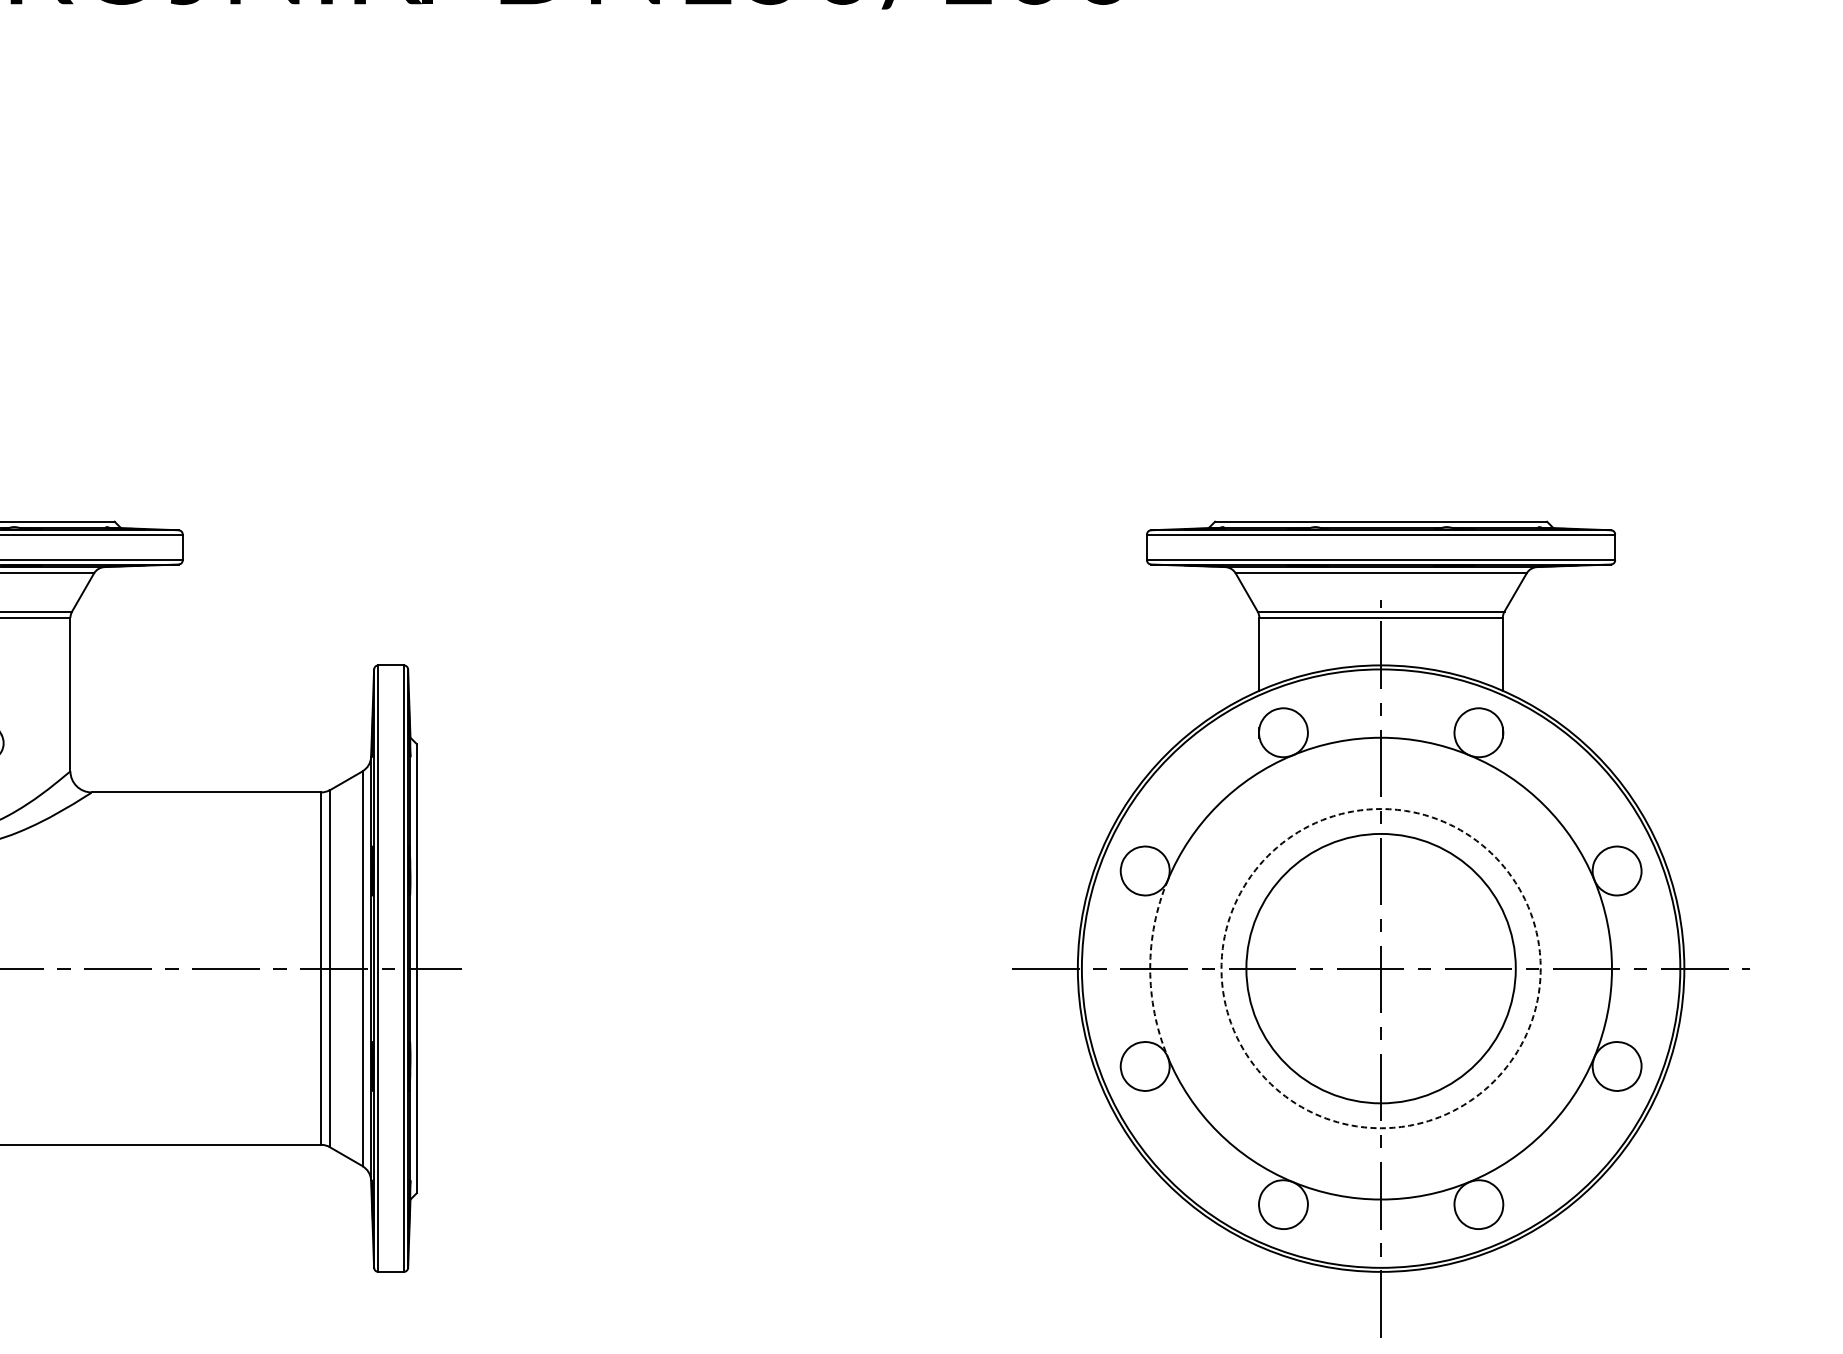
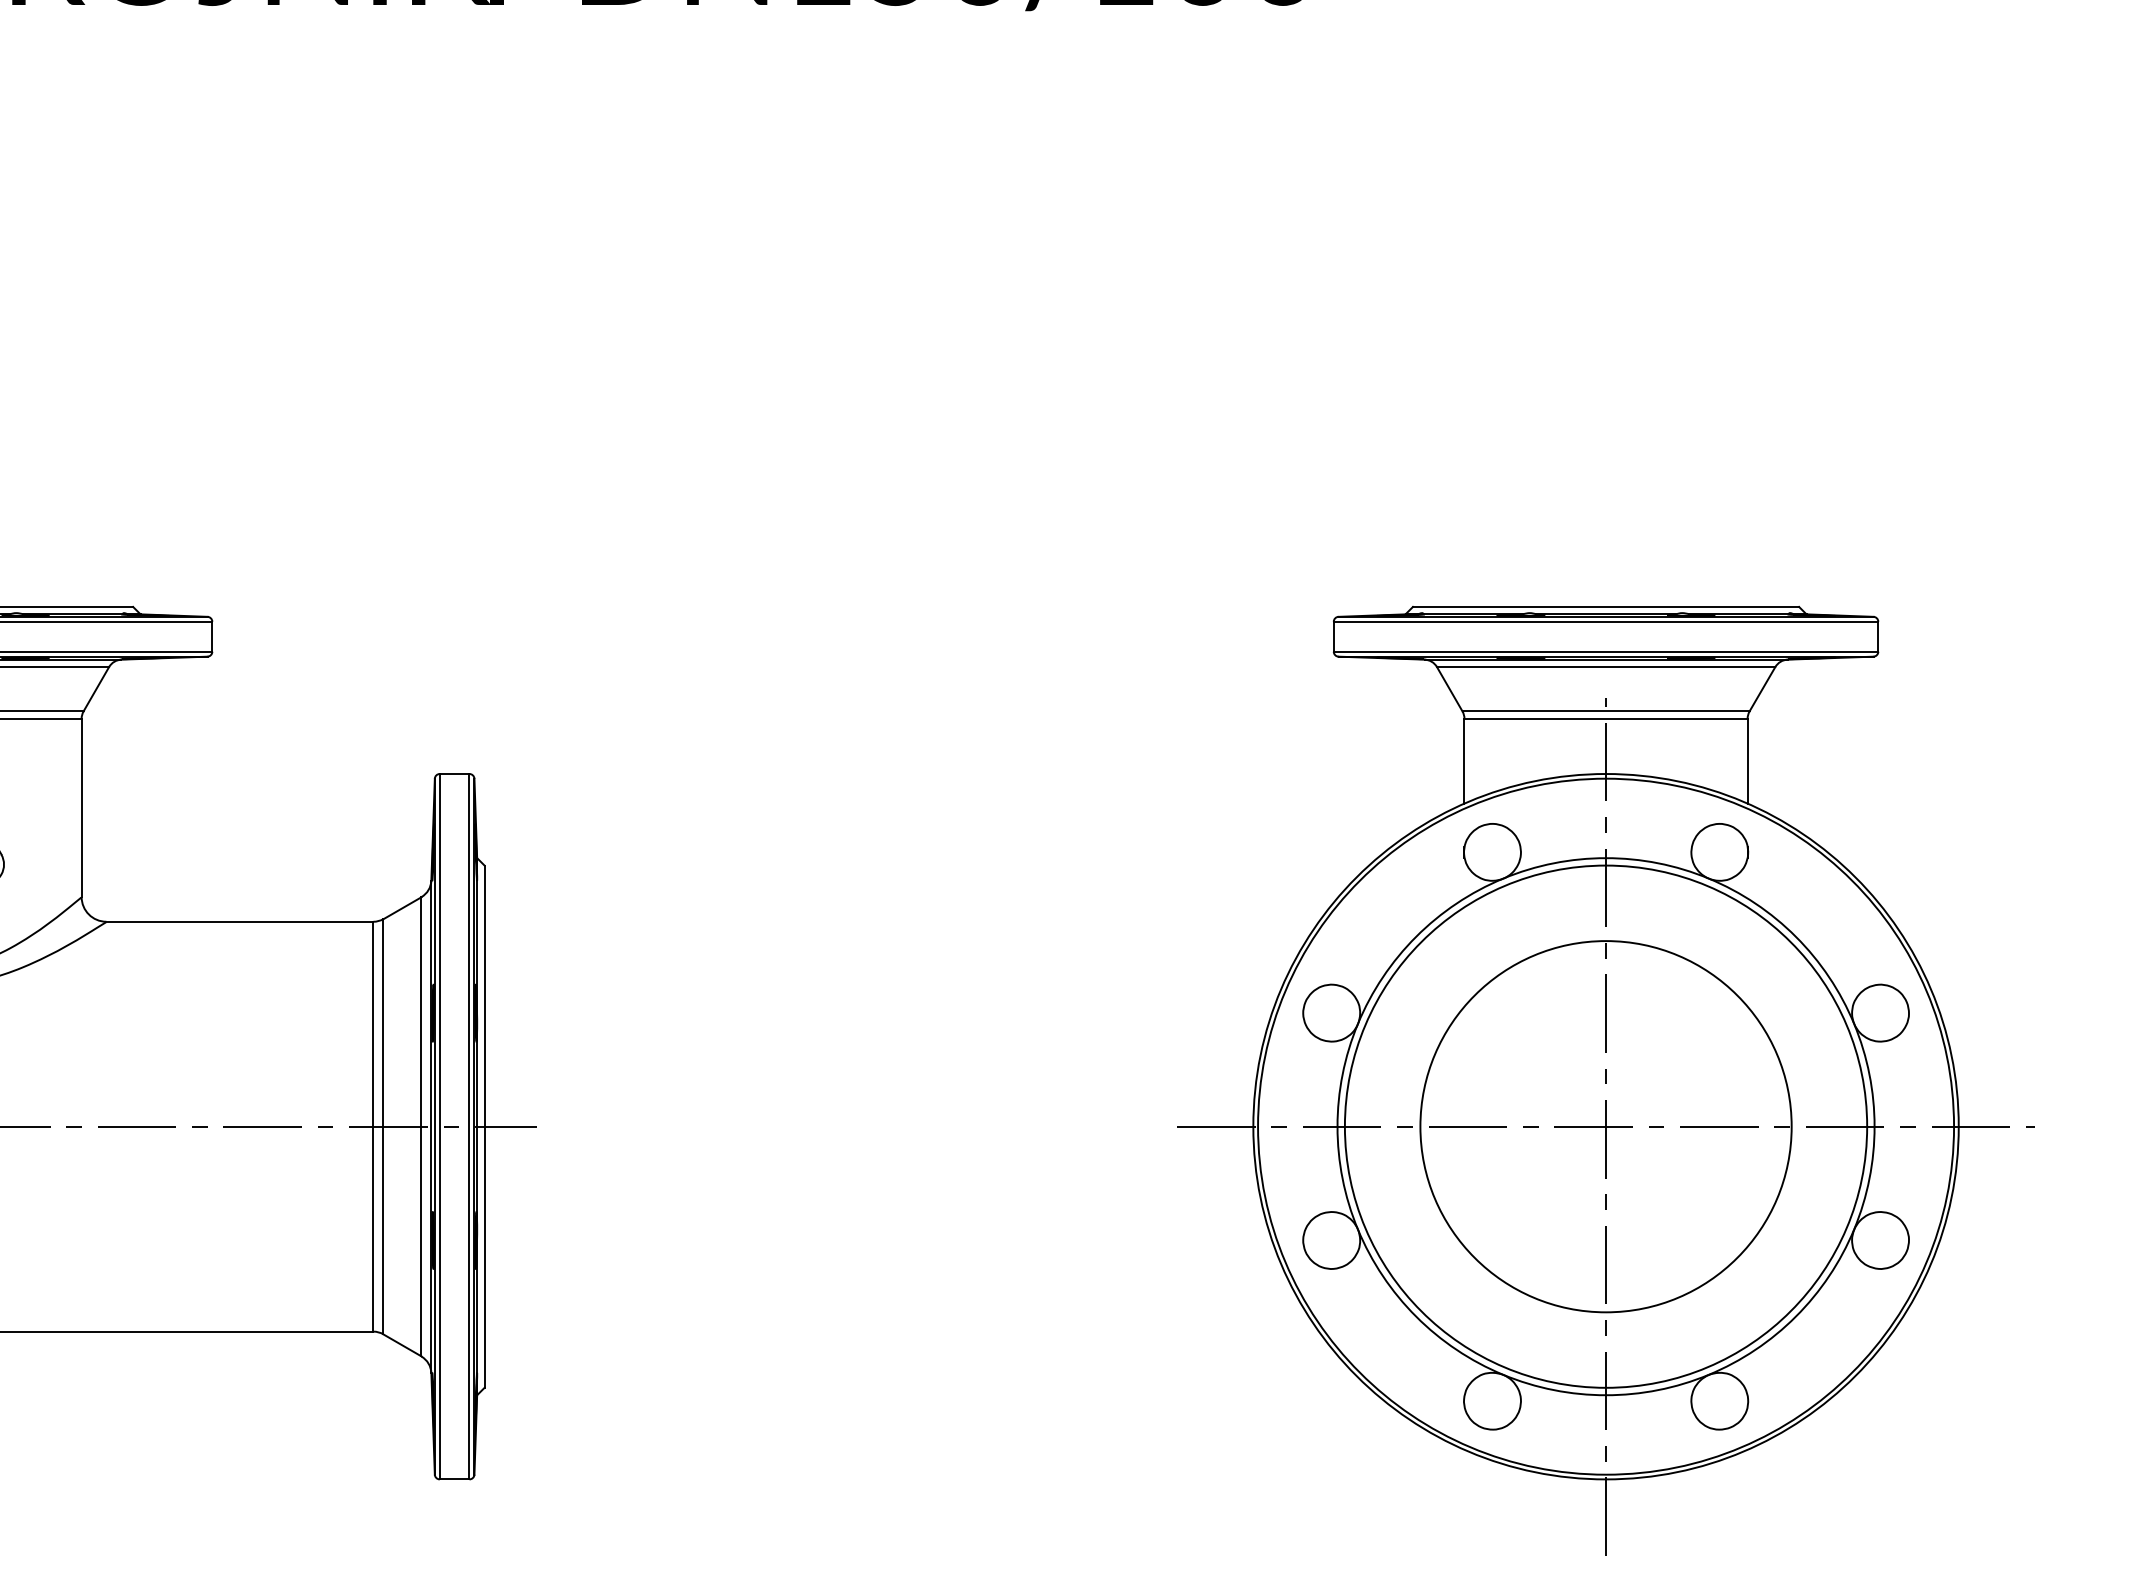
arc: (1150, 968) -> (1337, 1126), dashed -> solid
circle: (1380, 968) -> (1605, 1126), dashed -> solid
circle: (1380, 968) -> (1605, 1126), size x1.67

